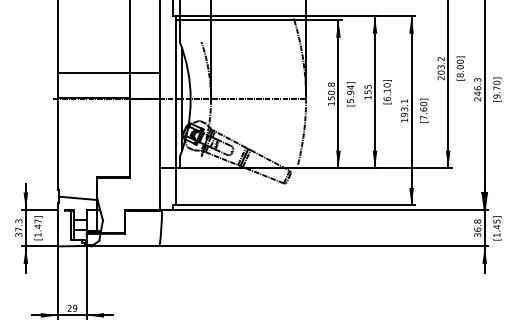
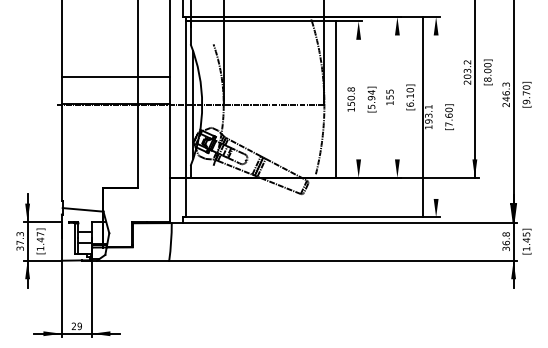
line: (375, 92) -> (397, 97), removed
line: (338, 94) -> (335, 99), moved
line: (411, 111) -> (423, 117), moved

